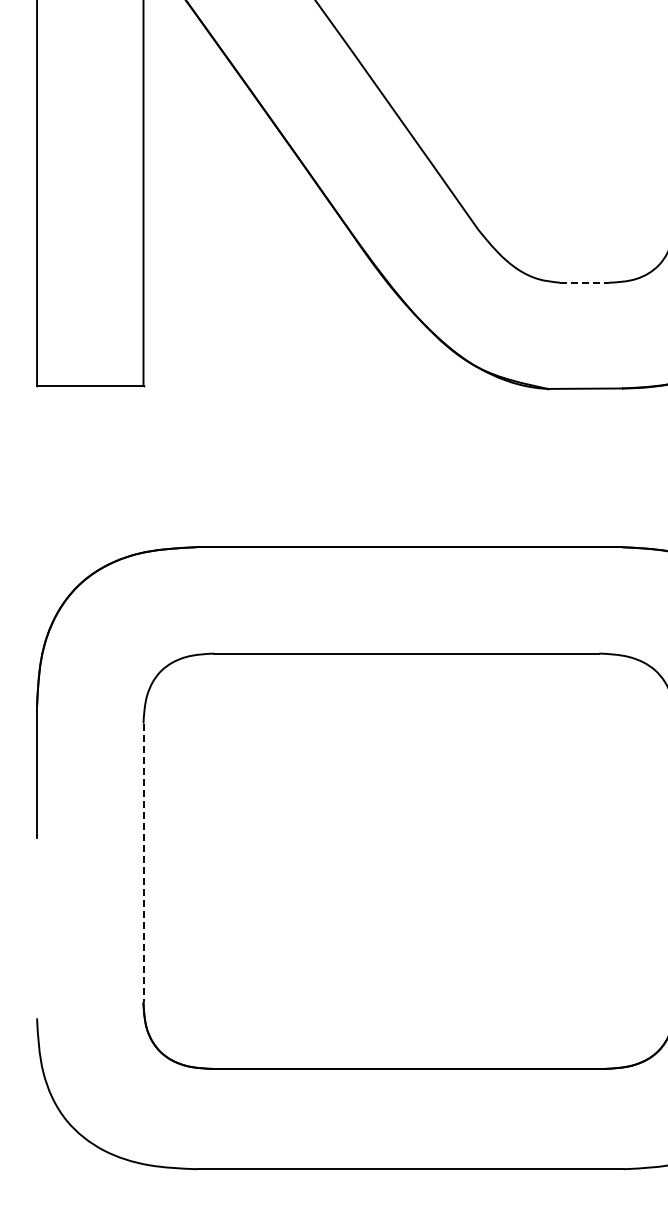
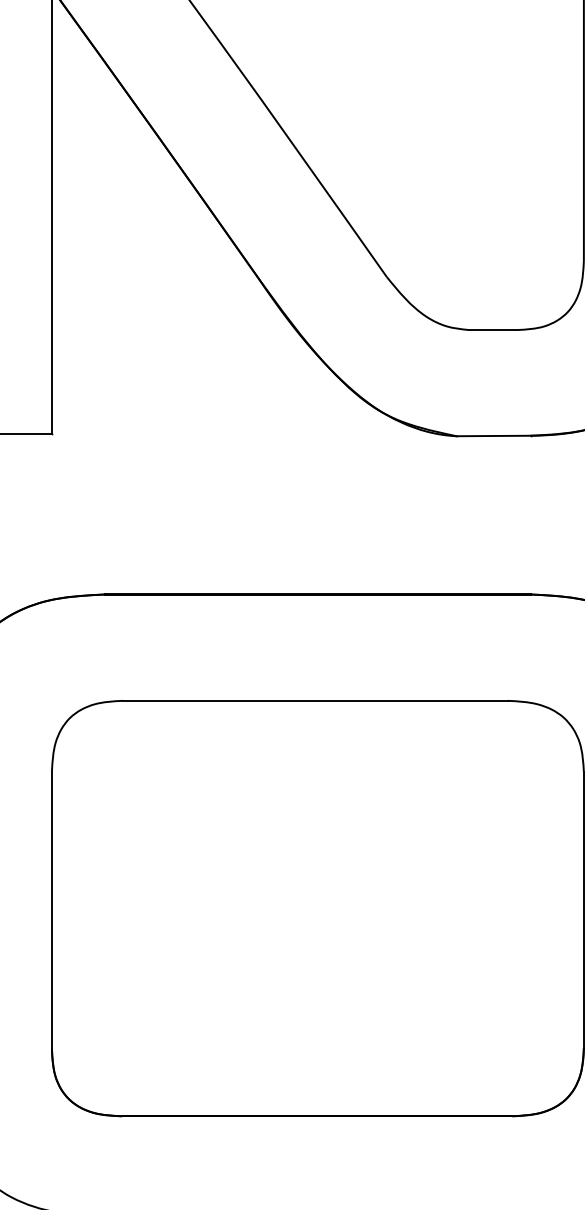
line: (585, 282) -> (493, 329), dashed -> solid
line: (143, 863) -> (51, 910), dashed -> solid

